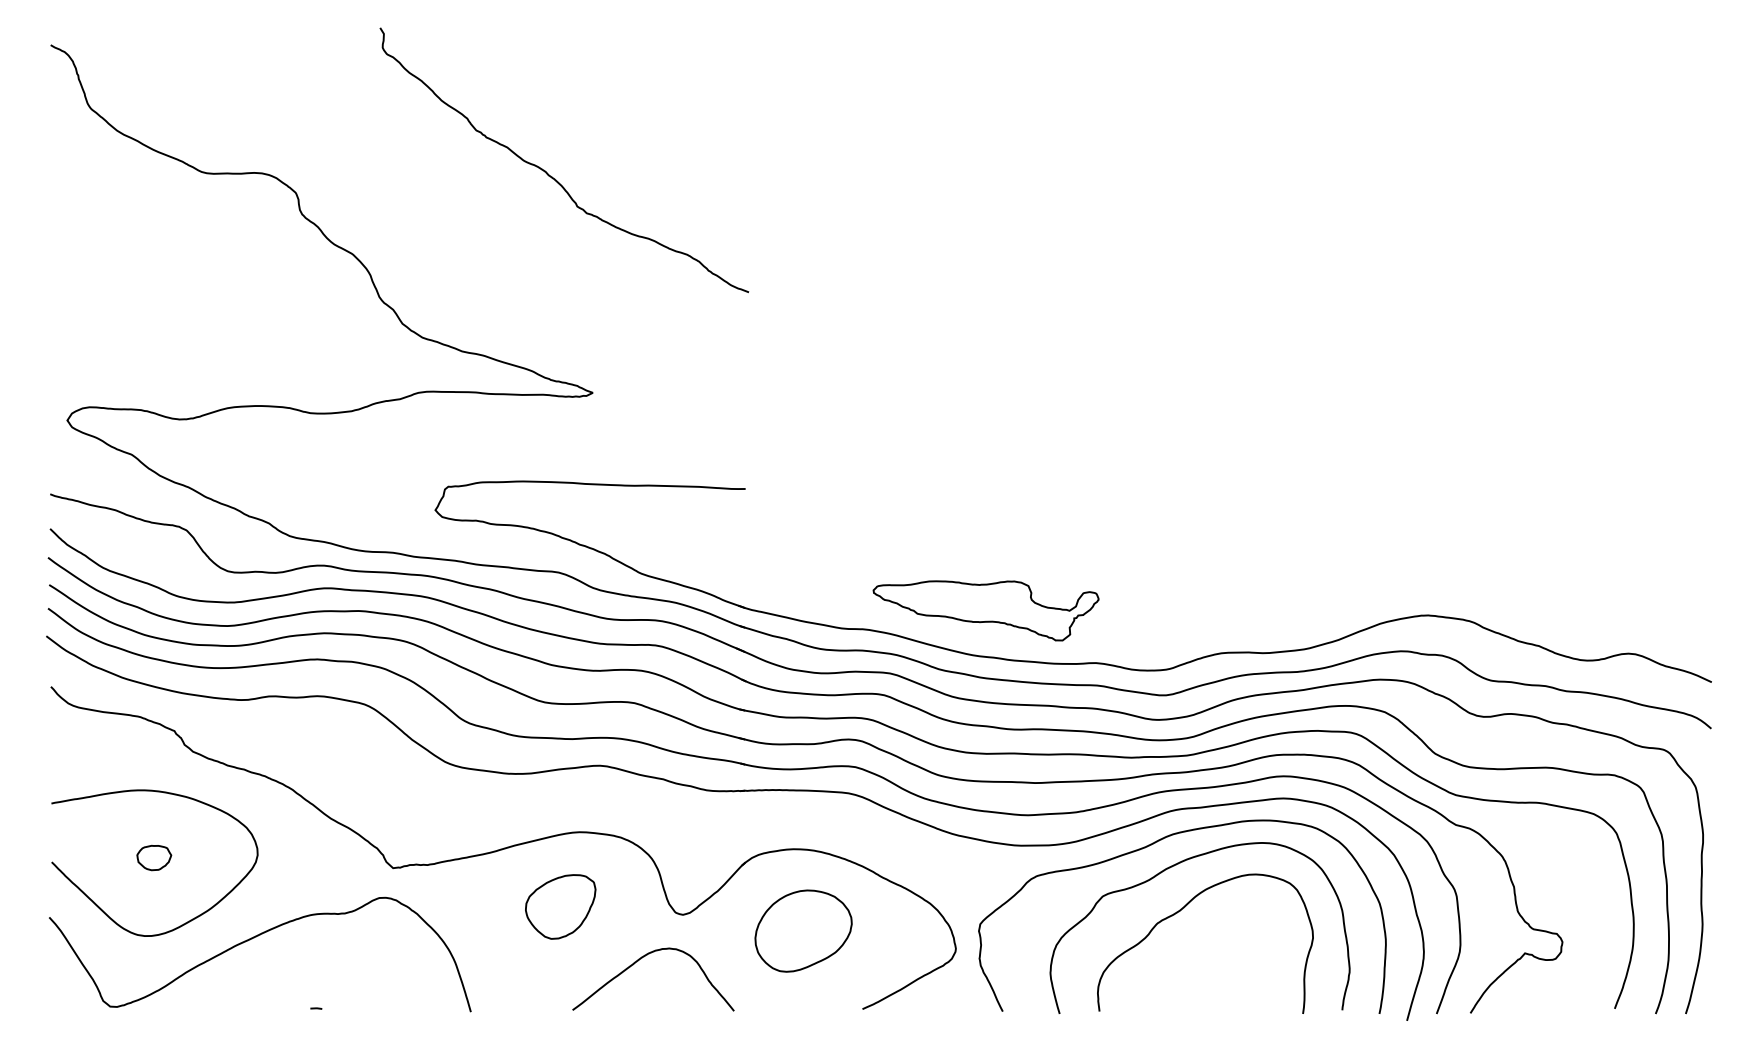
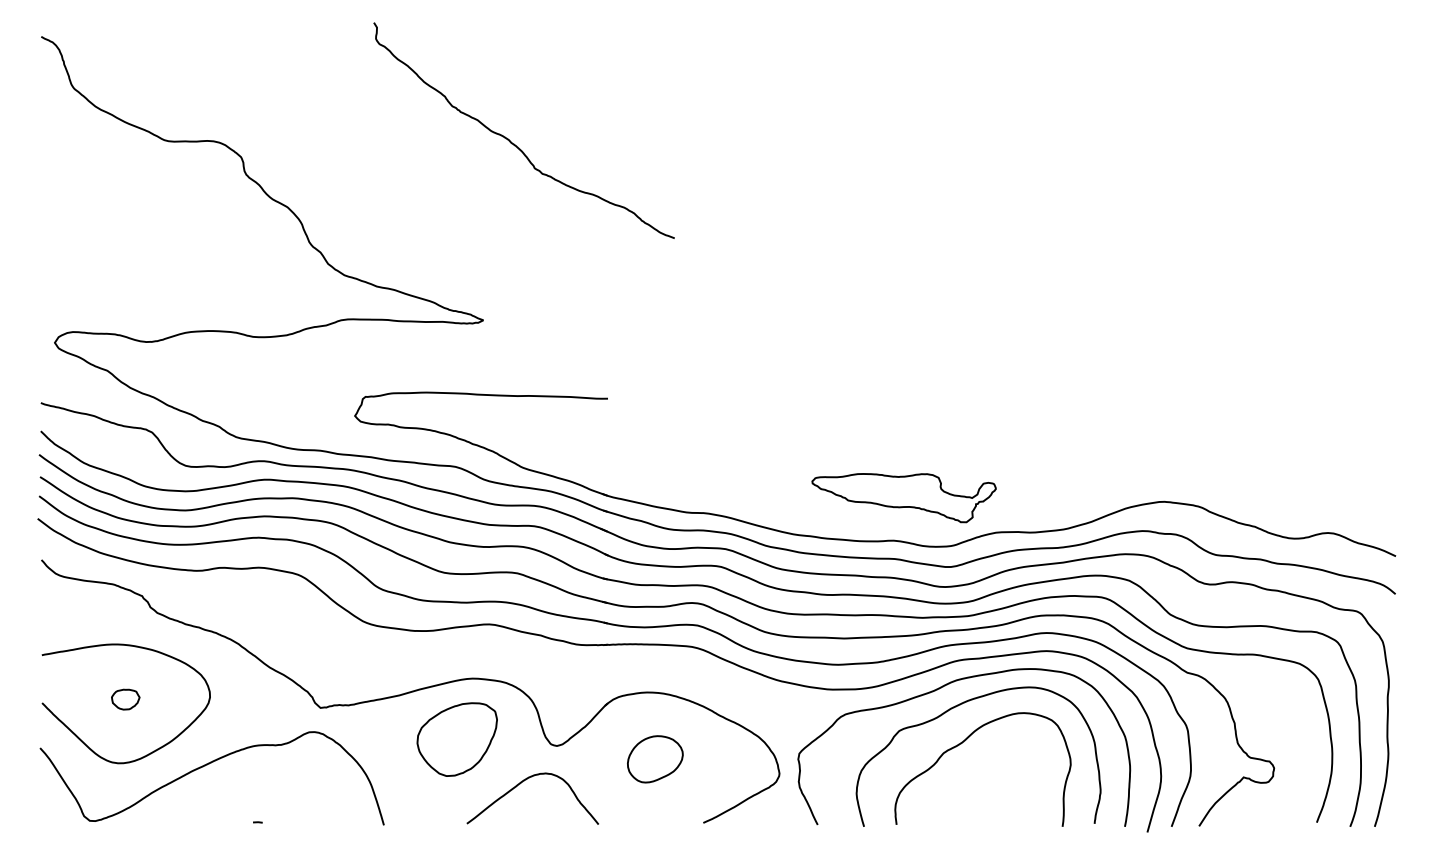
curve: (552, 176) -> (514, 143), moved
part: (985, 611) -> (903, 498), moved
part: (559, 906) -> (456, 739), size x1.4
part: (803, 931) -> (655, 759), size x0.7

